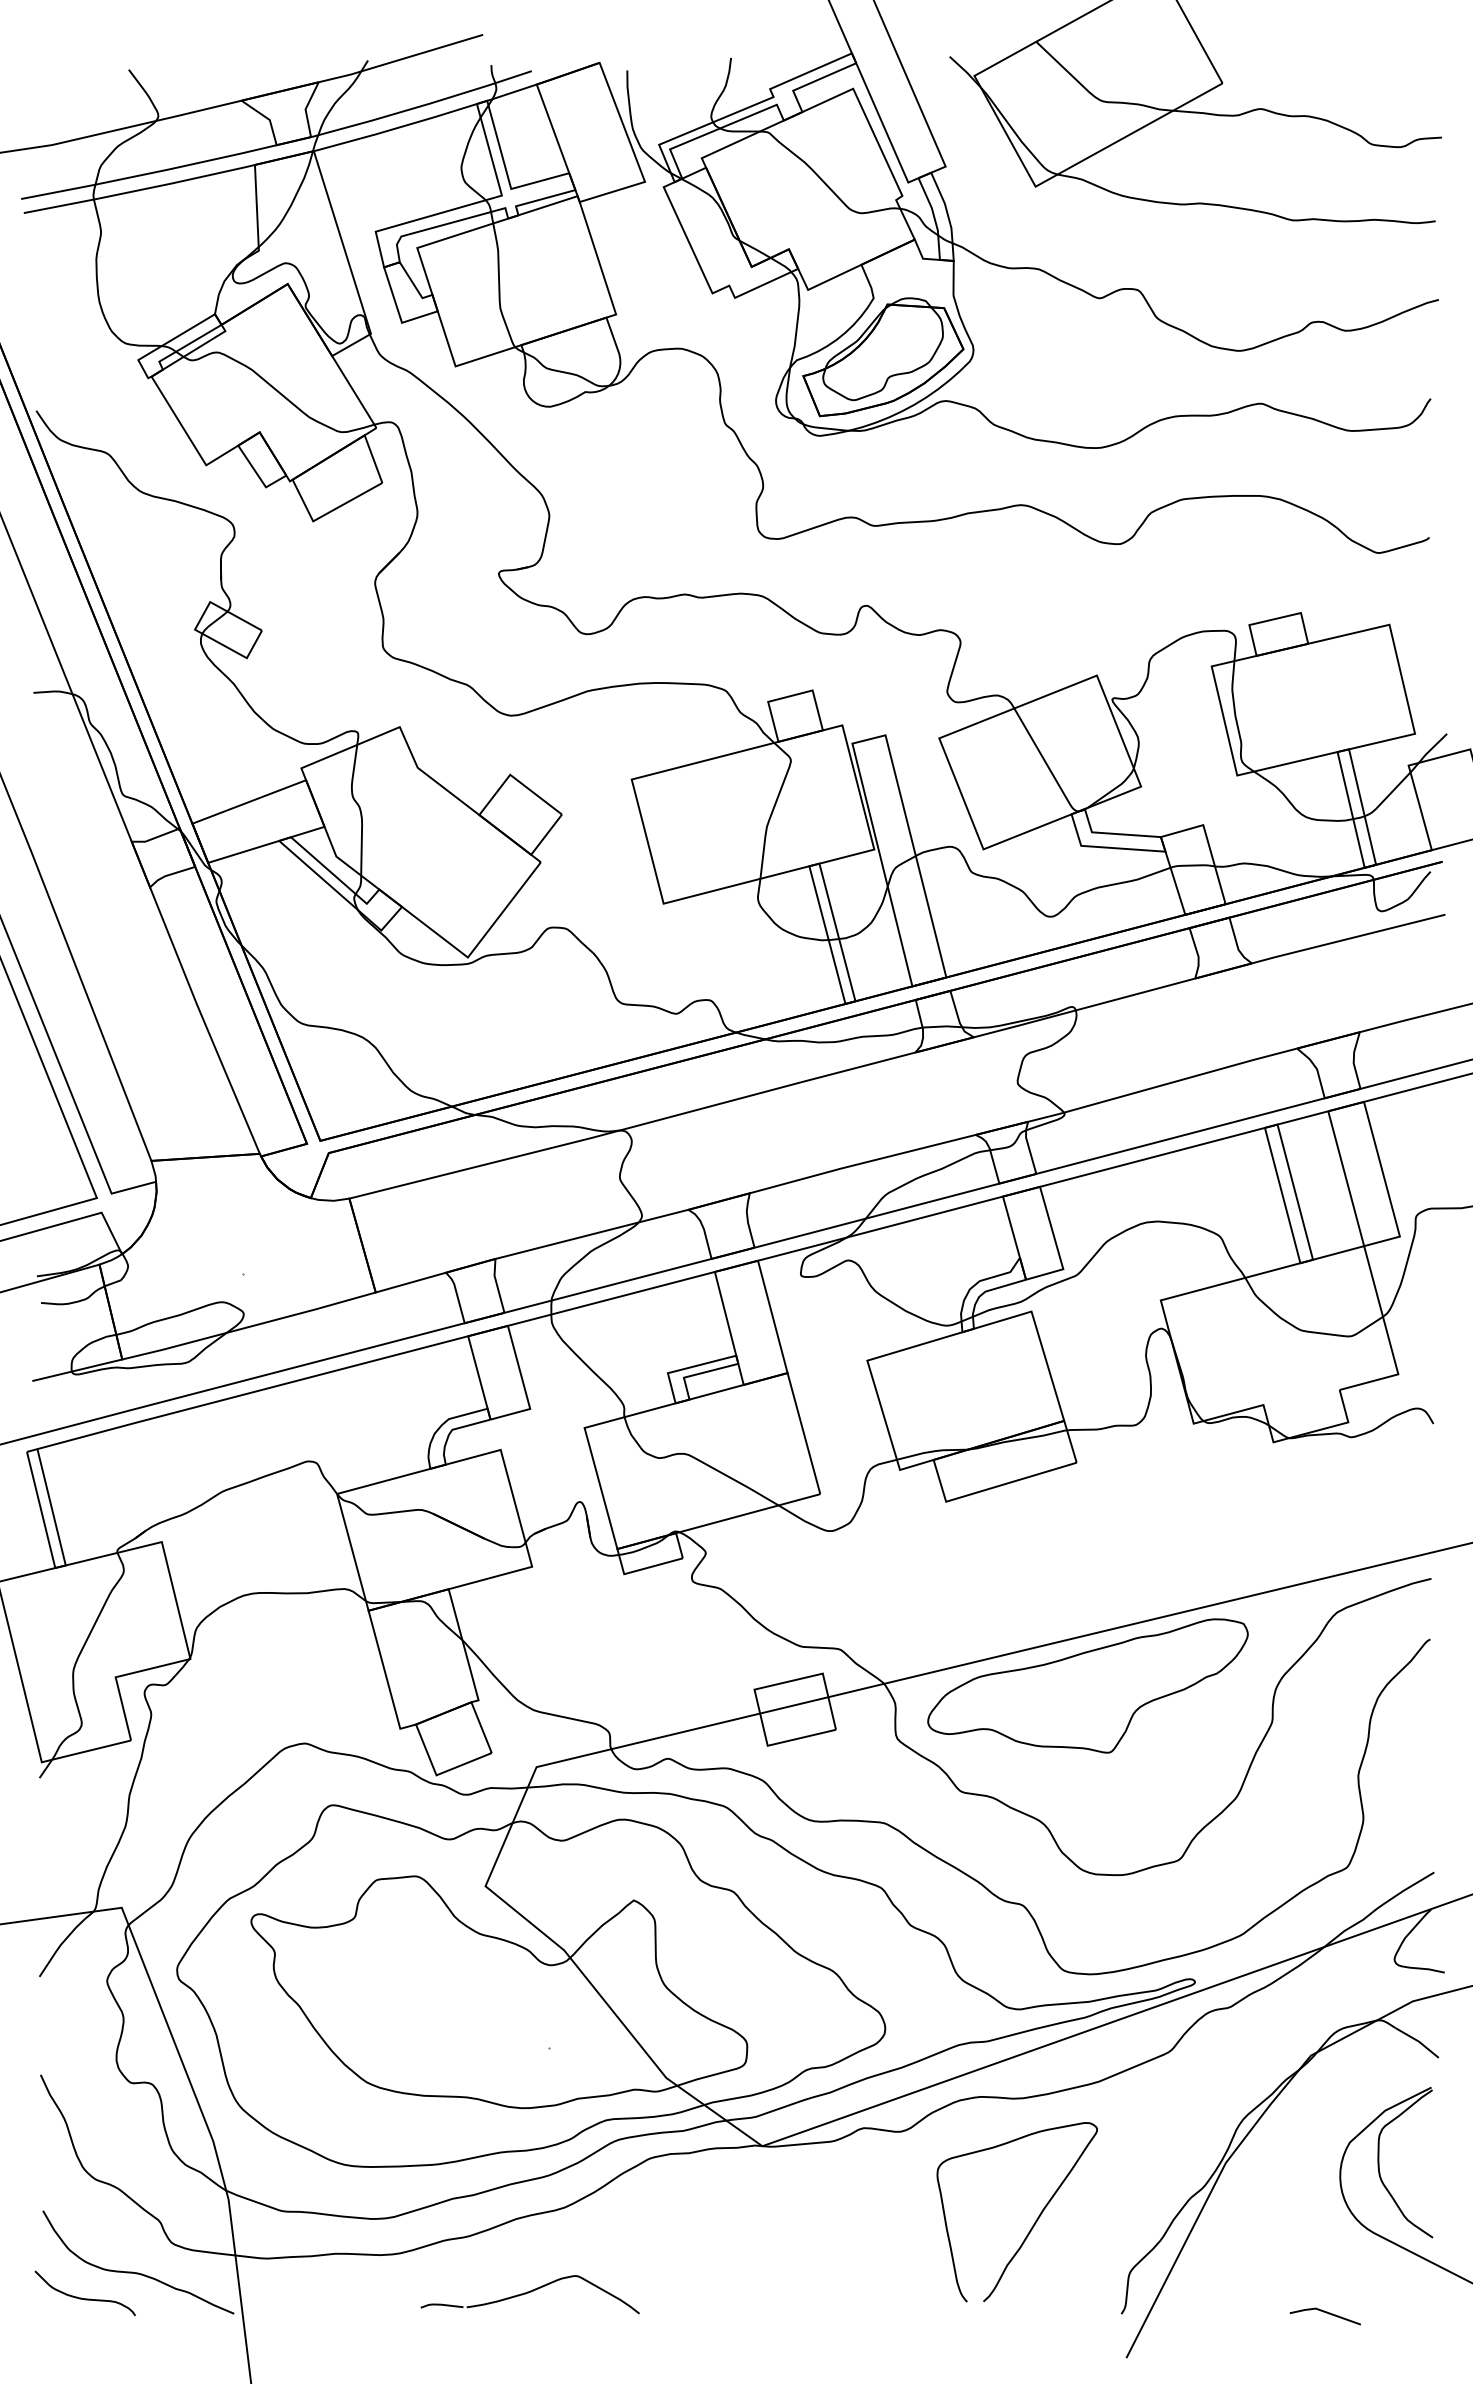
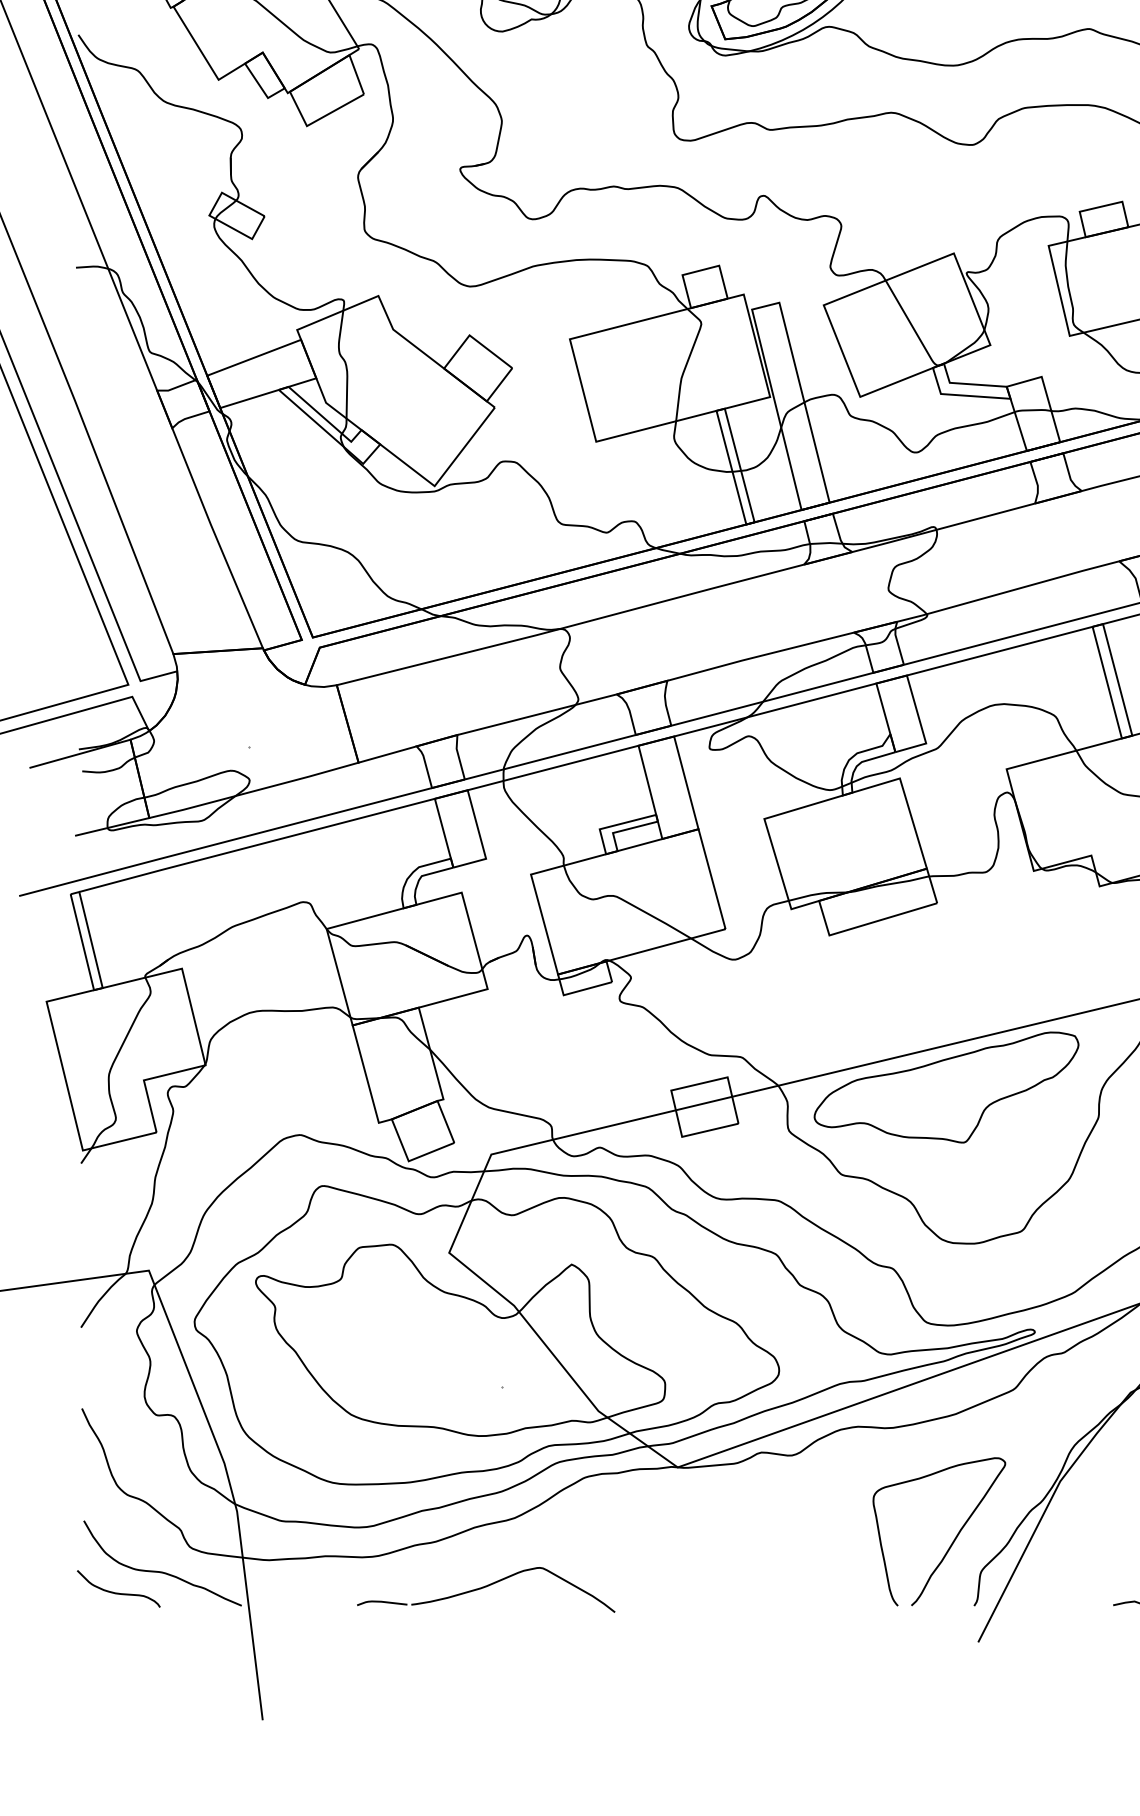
curve: (1034, 2222) -> (953, 1540), moved
part: (529, 2294) -> (485, 1589), size x1.43

